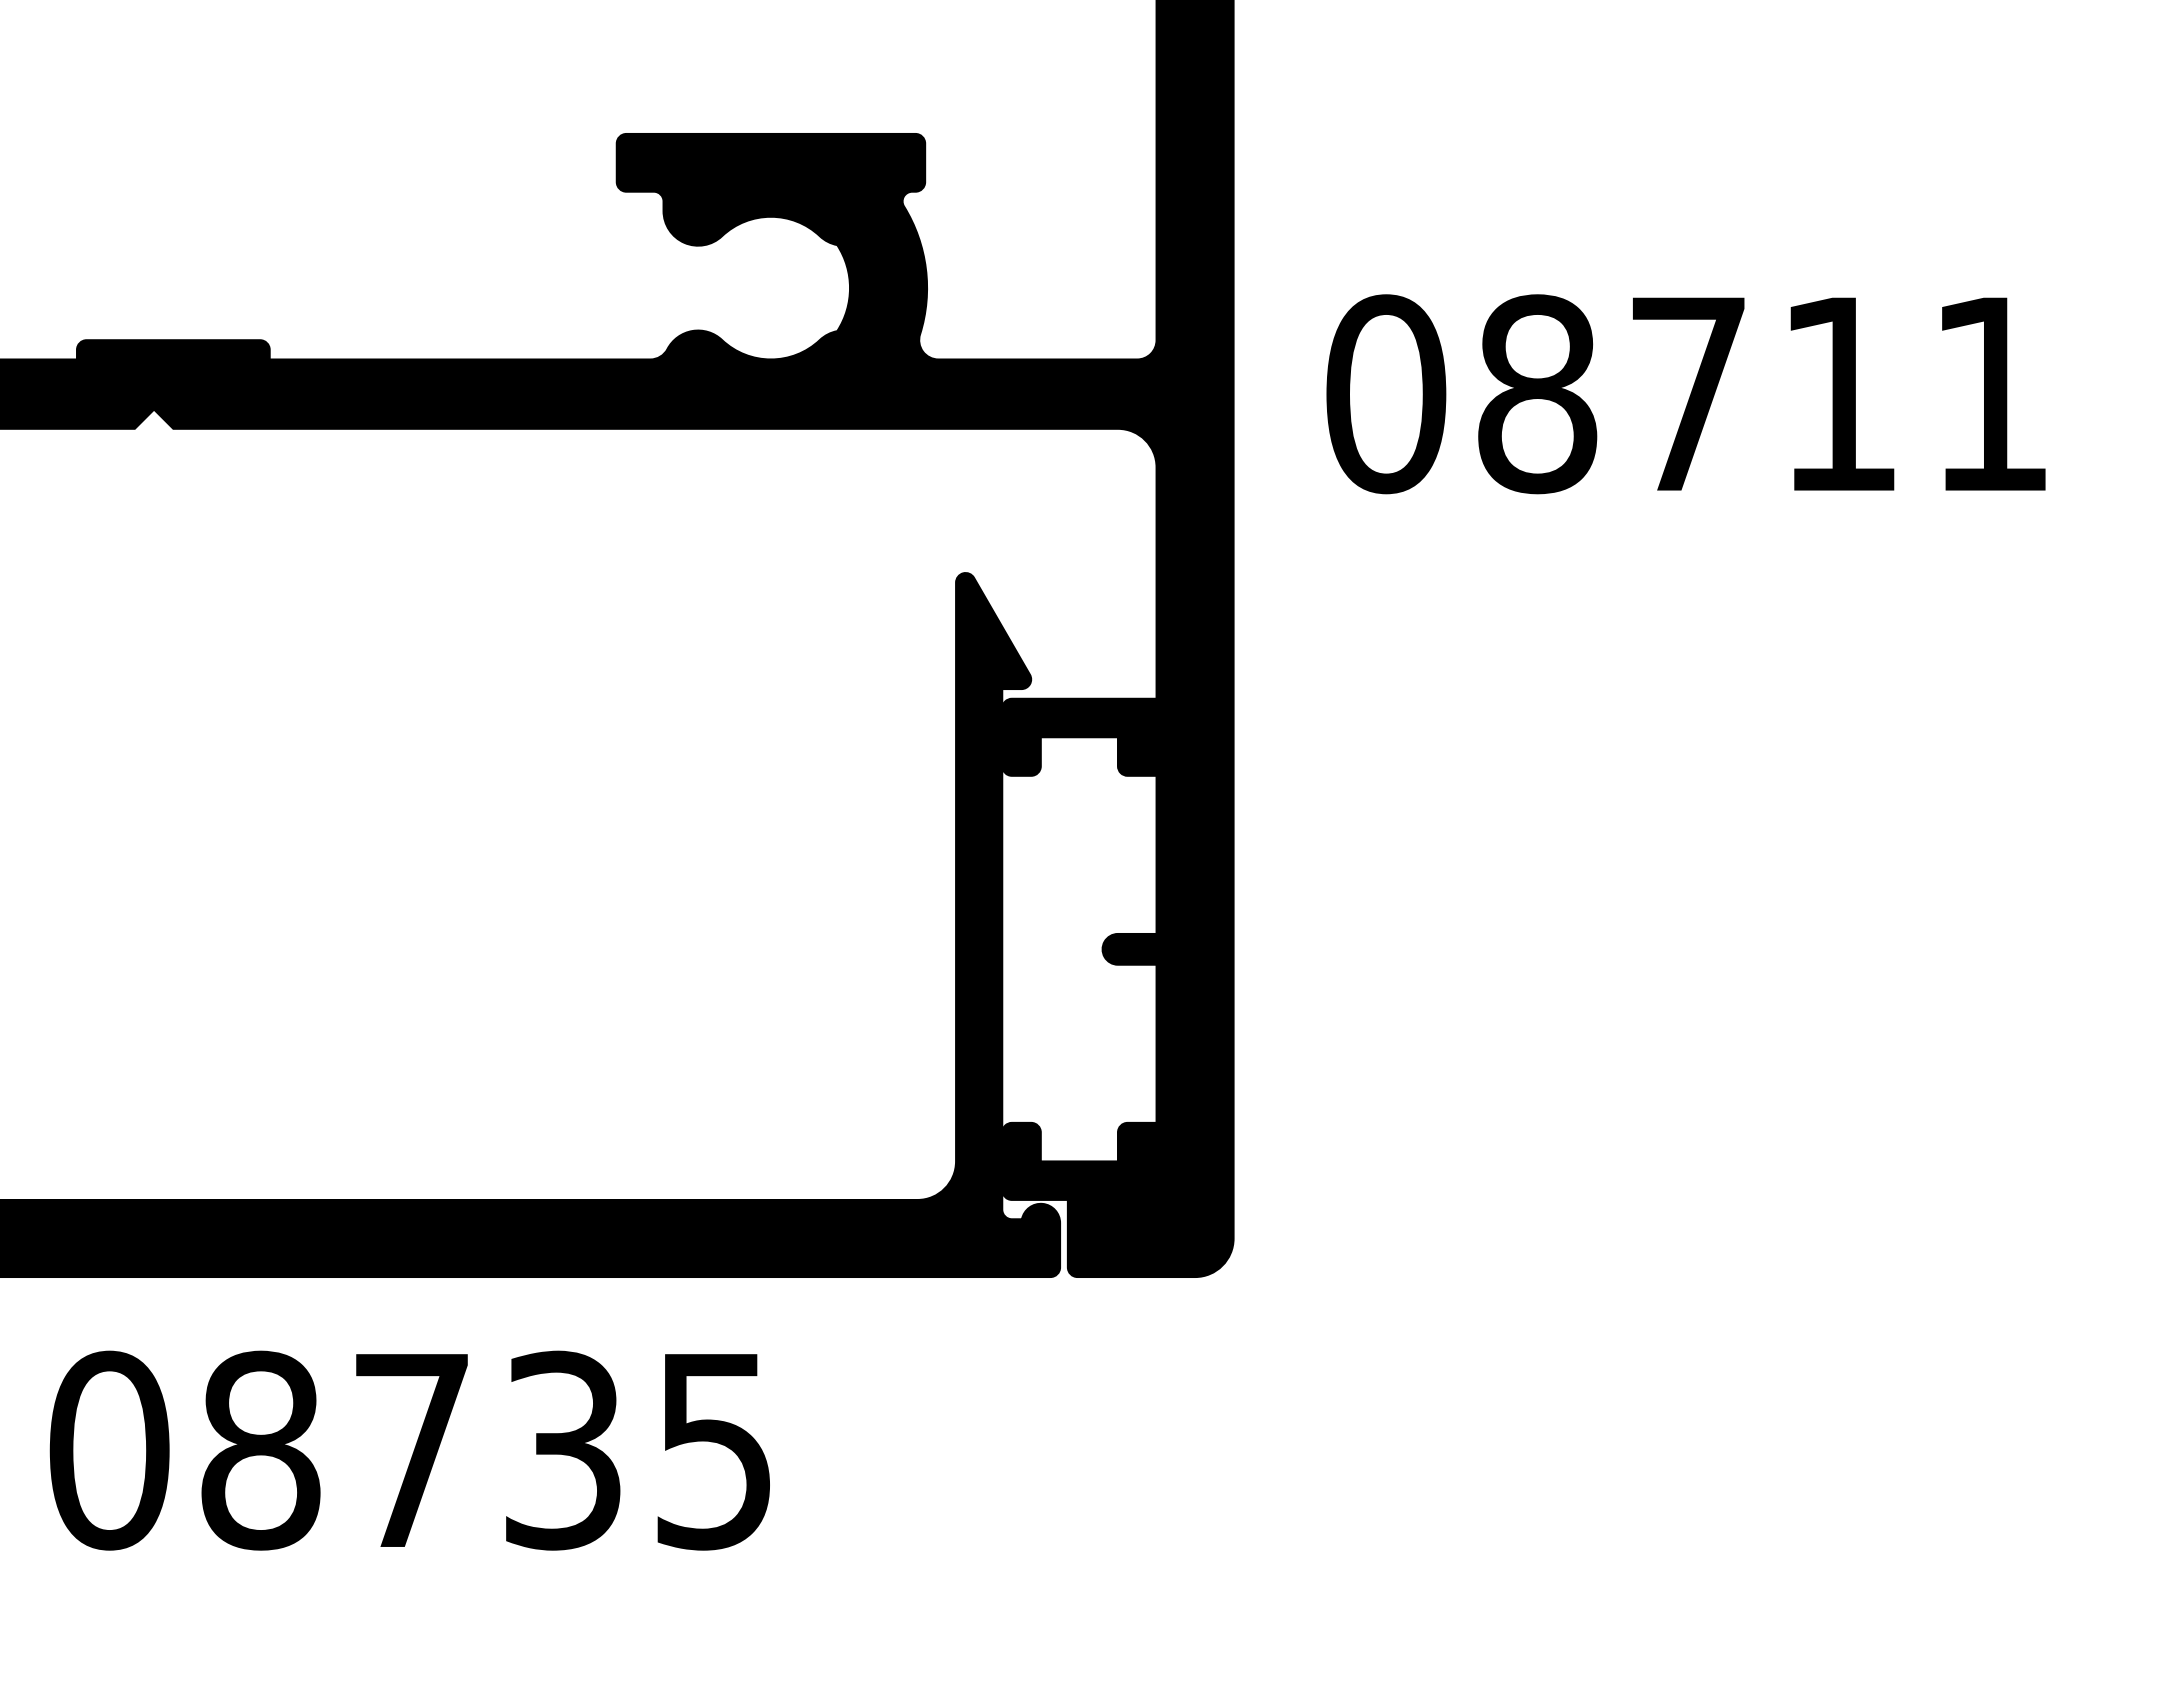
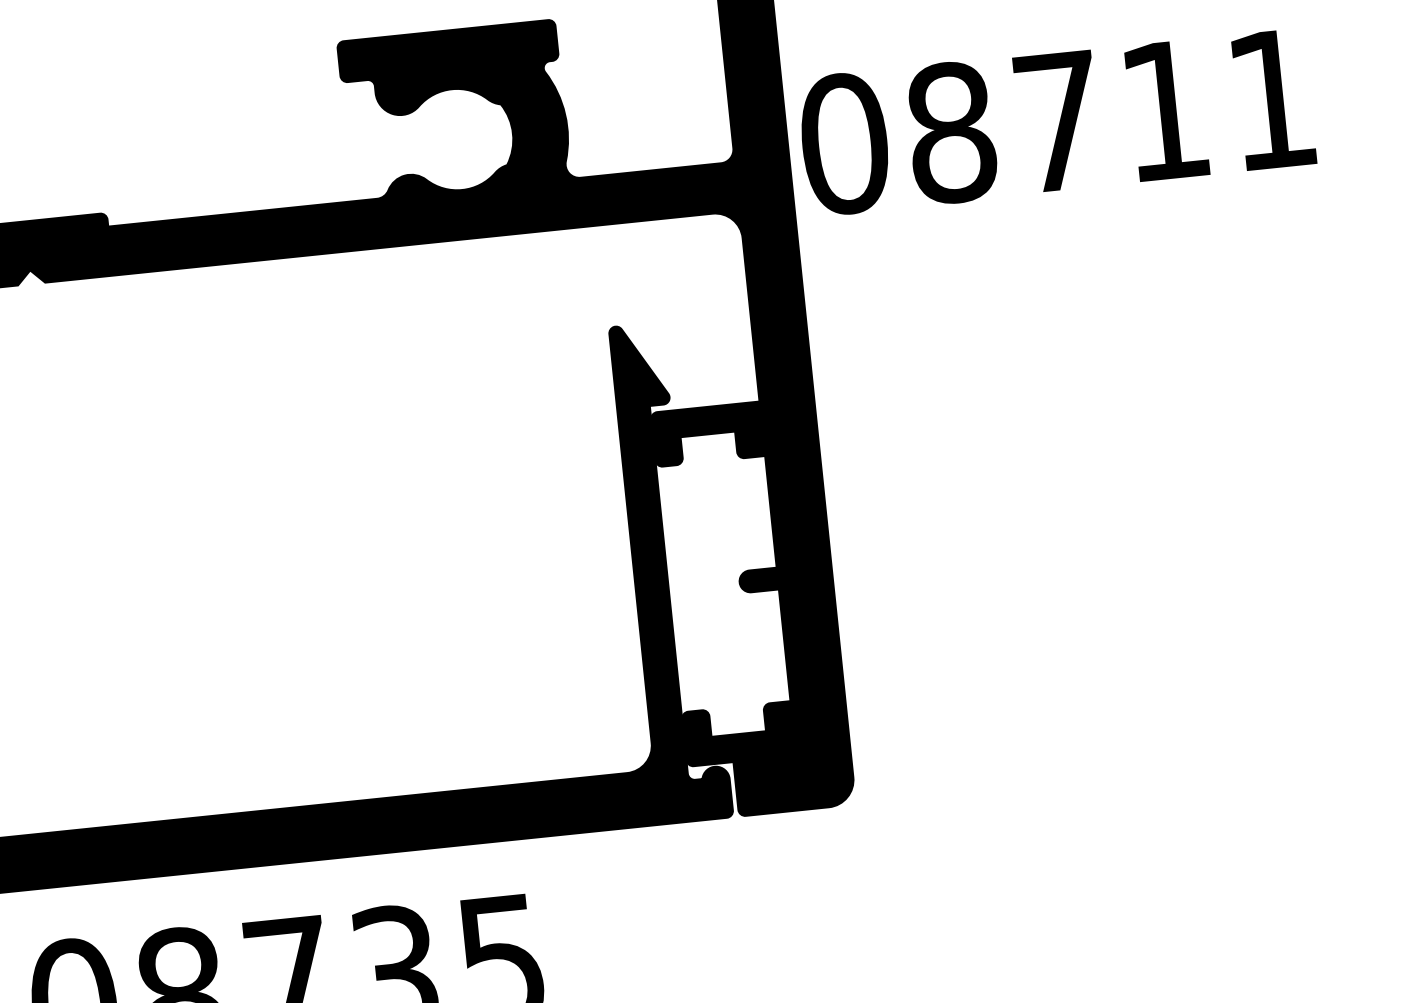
text: (1685, 394) -> (1056, 122), moved

